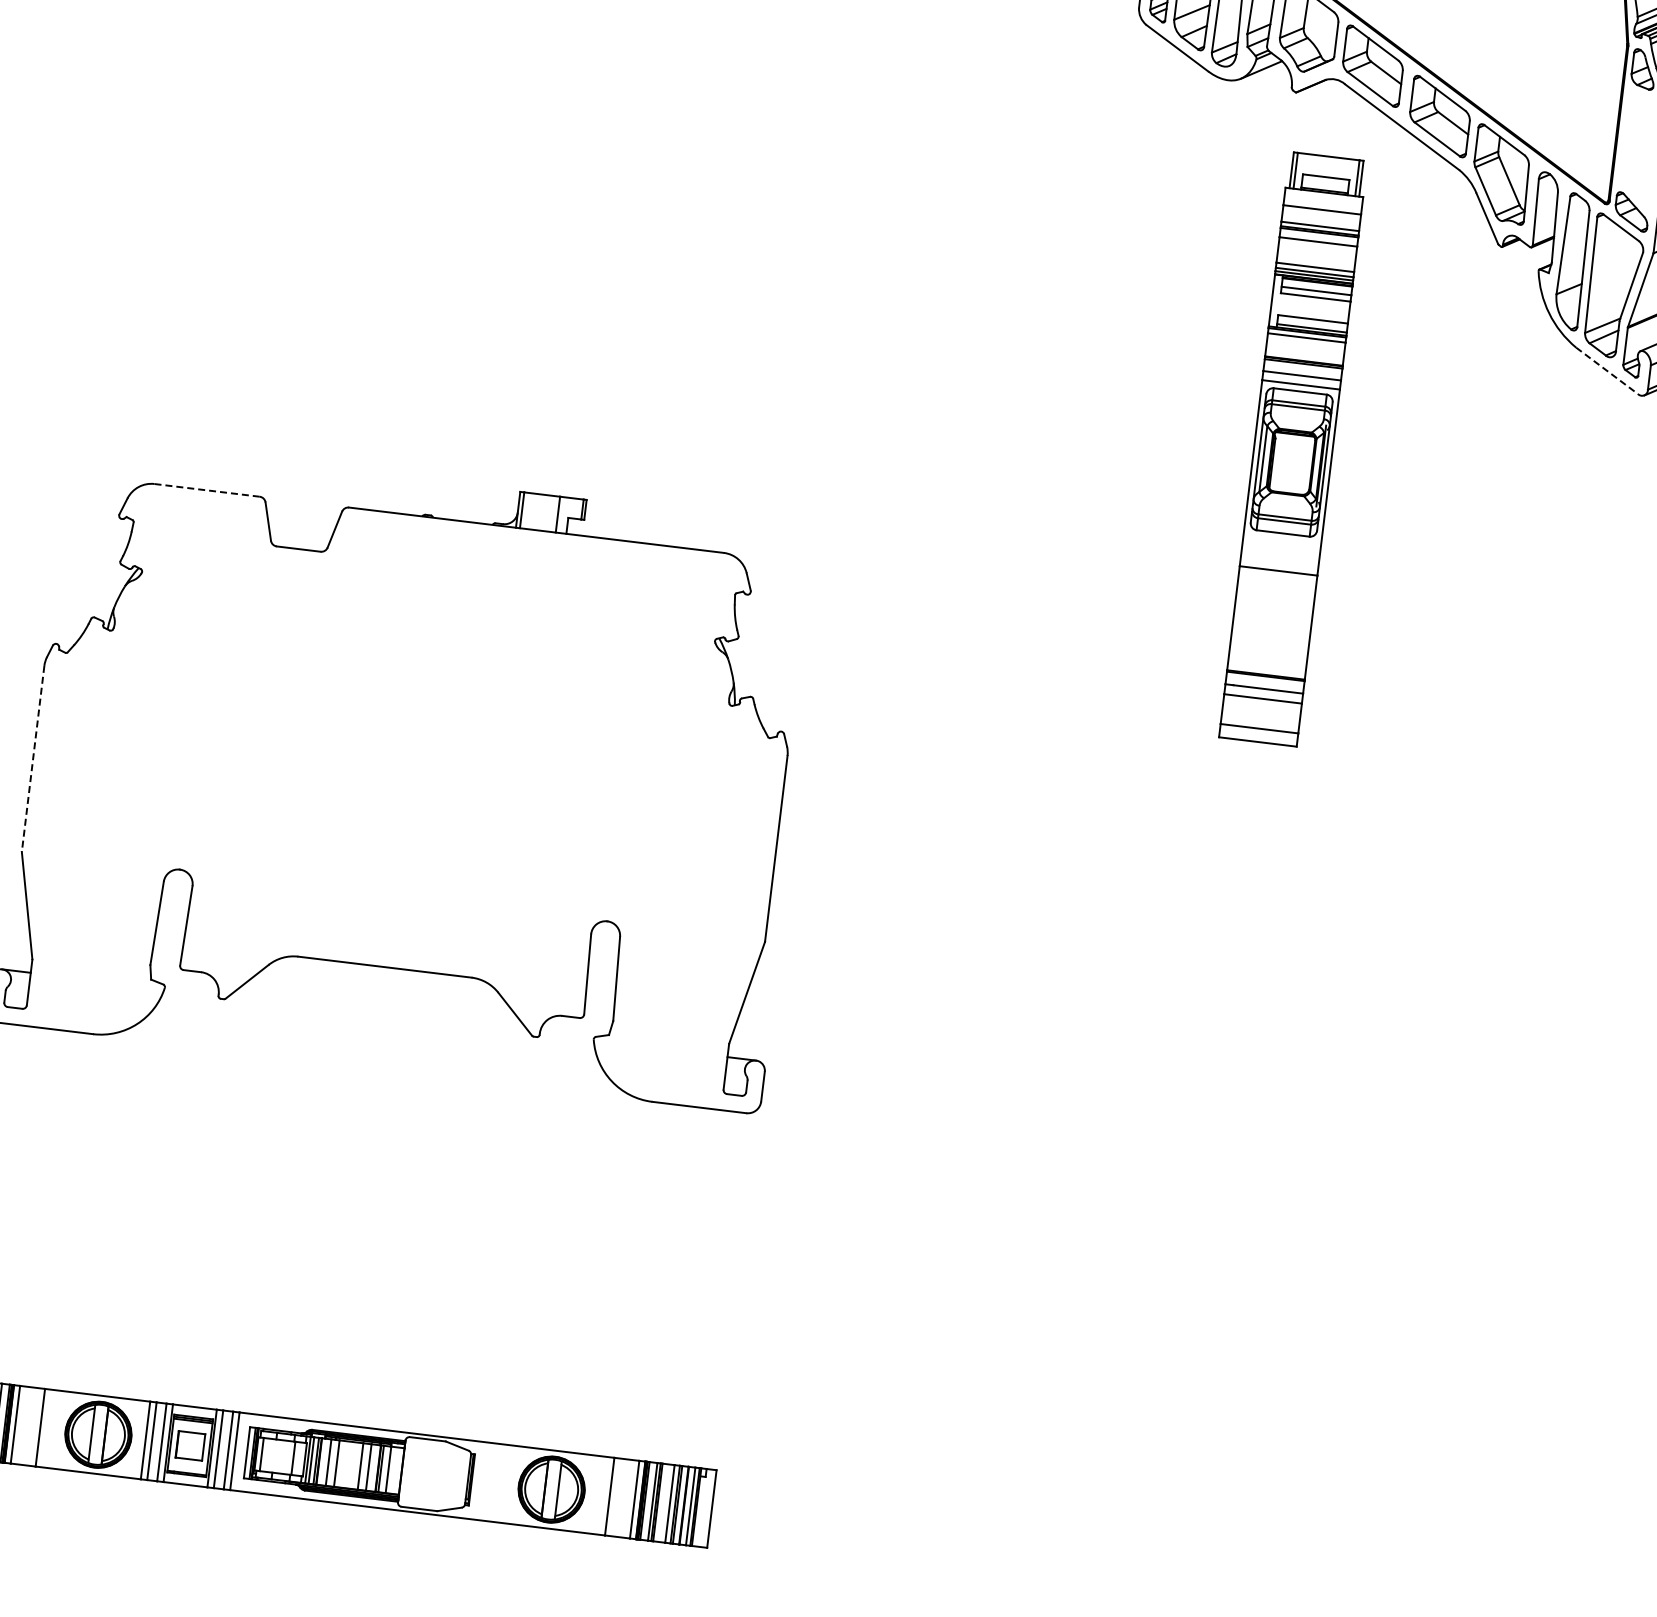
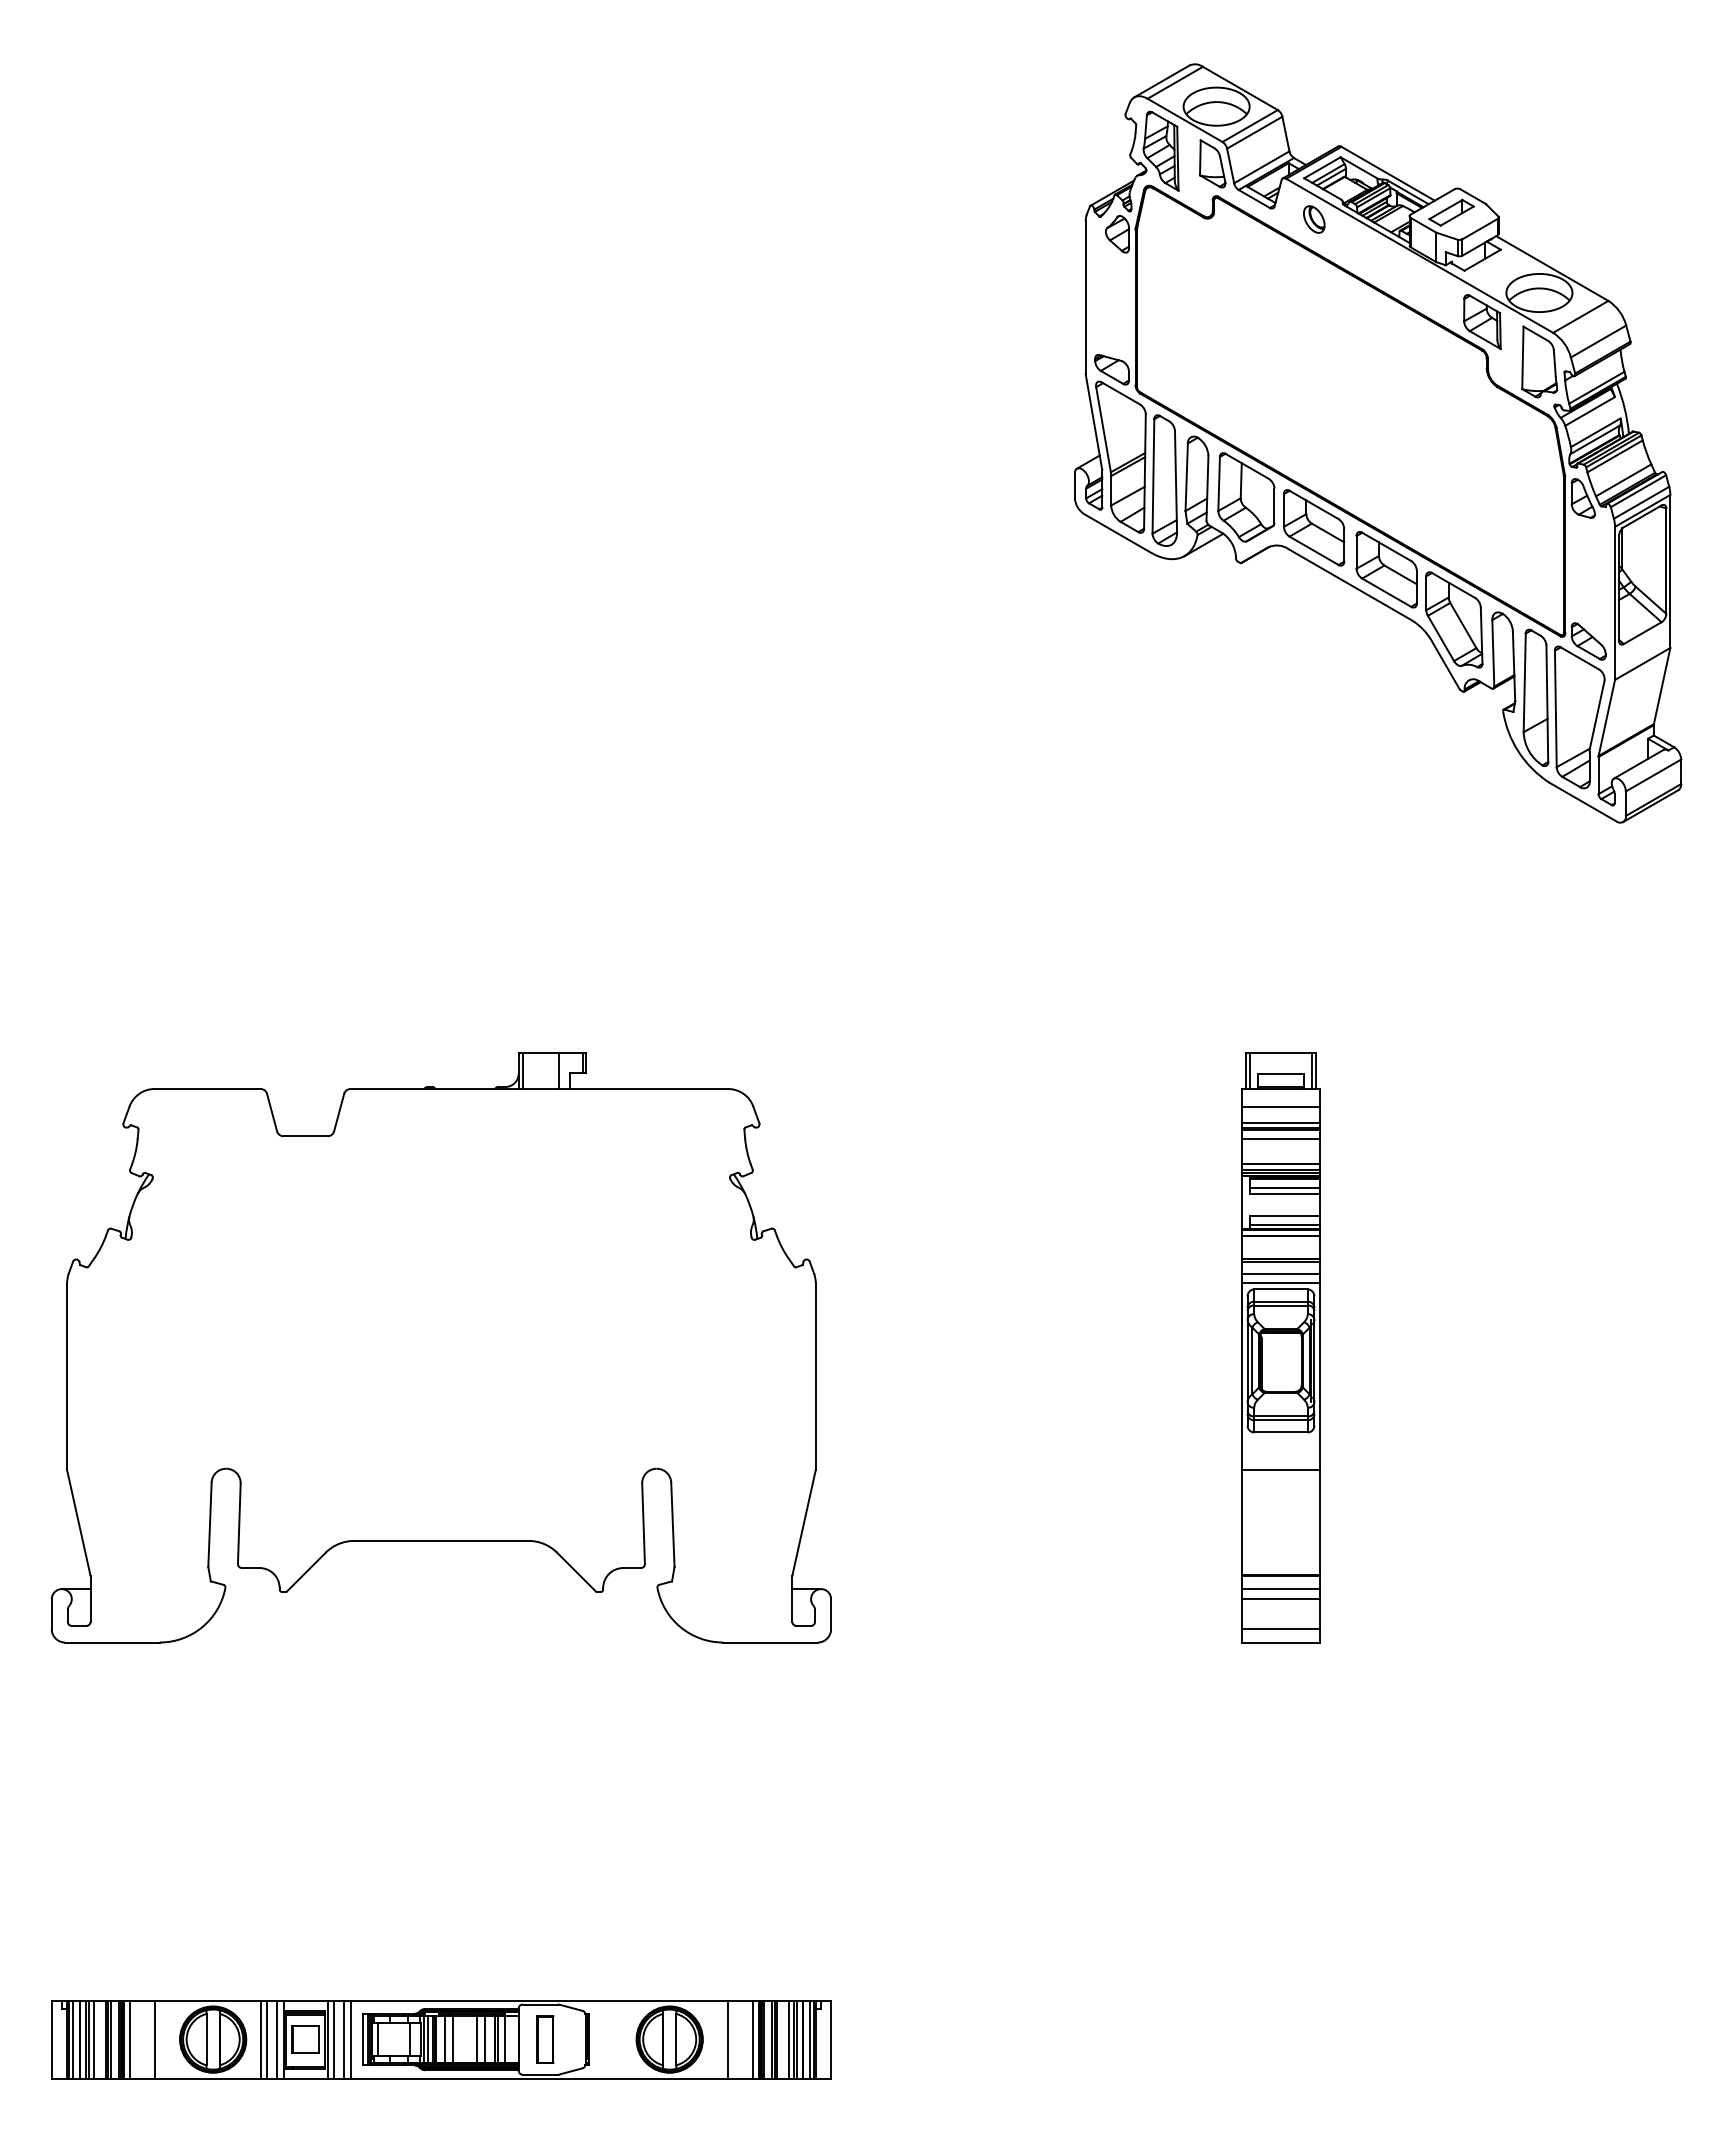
line: (1607, 371) -> (1583, 802), dashed -> solid
part: (1292, 449) -> (1280, 1347), moved
line: (207, 489) -> (207, 1088), dashed -> solid
line: (33, 758) -> (67, 1376), dashed -> solid
part: (428, 1474) -> (545, 2039), added

